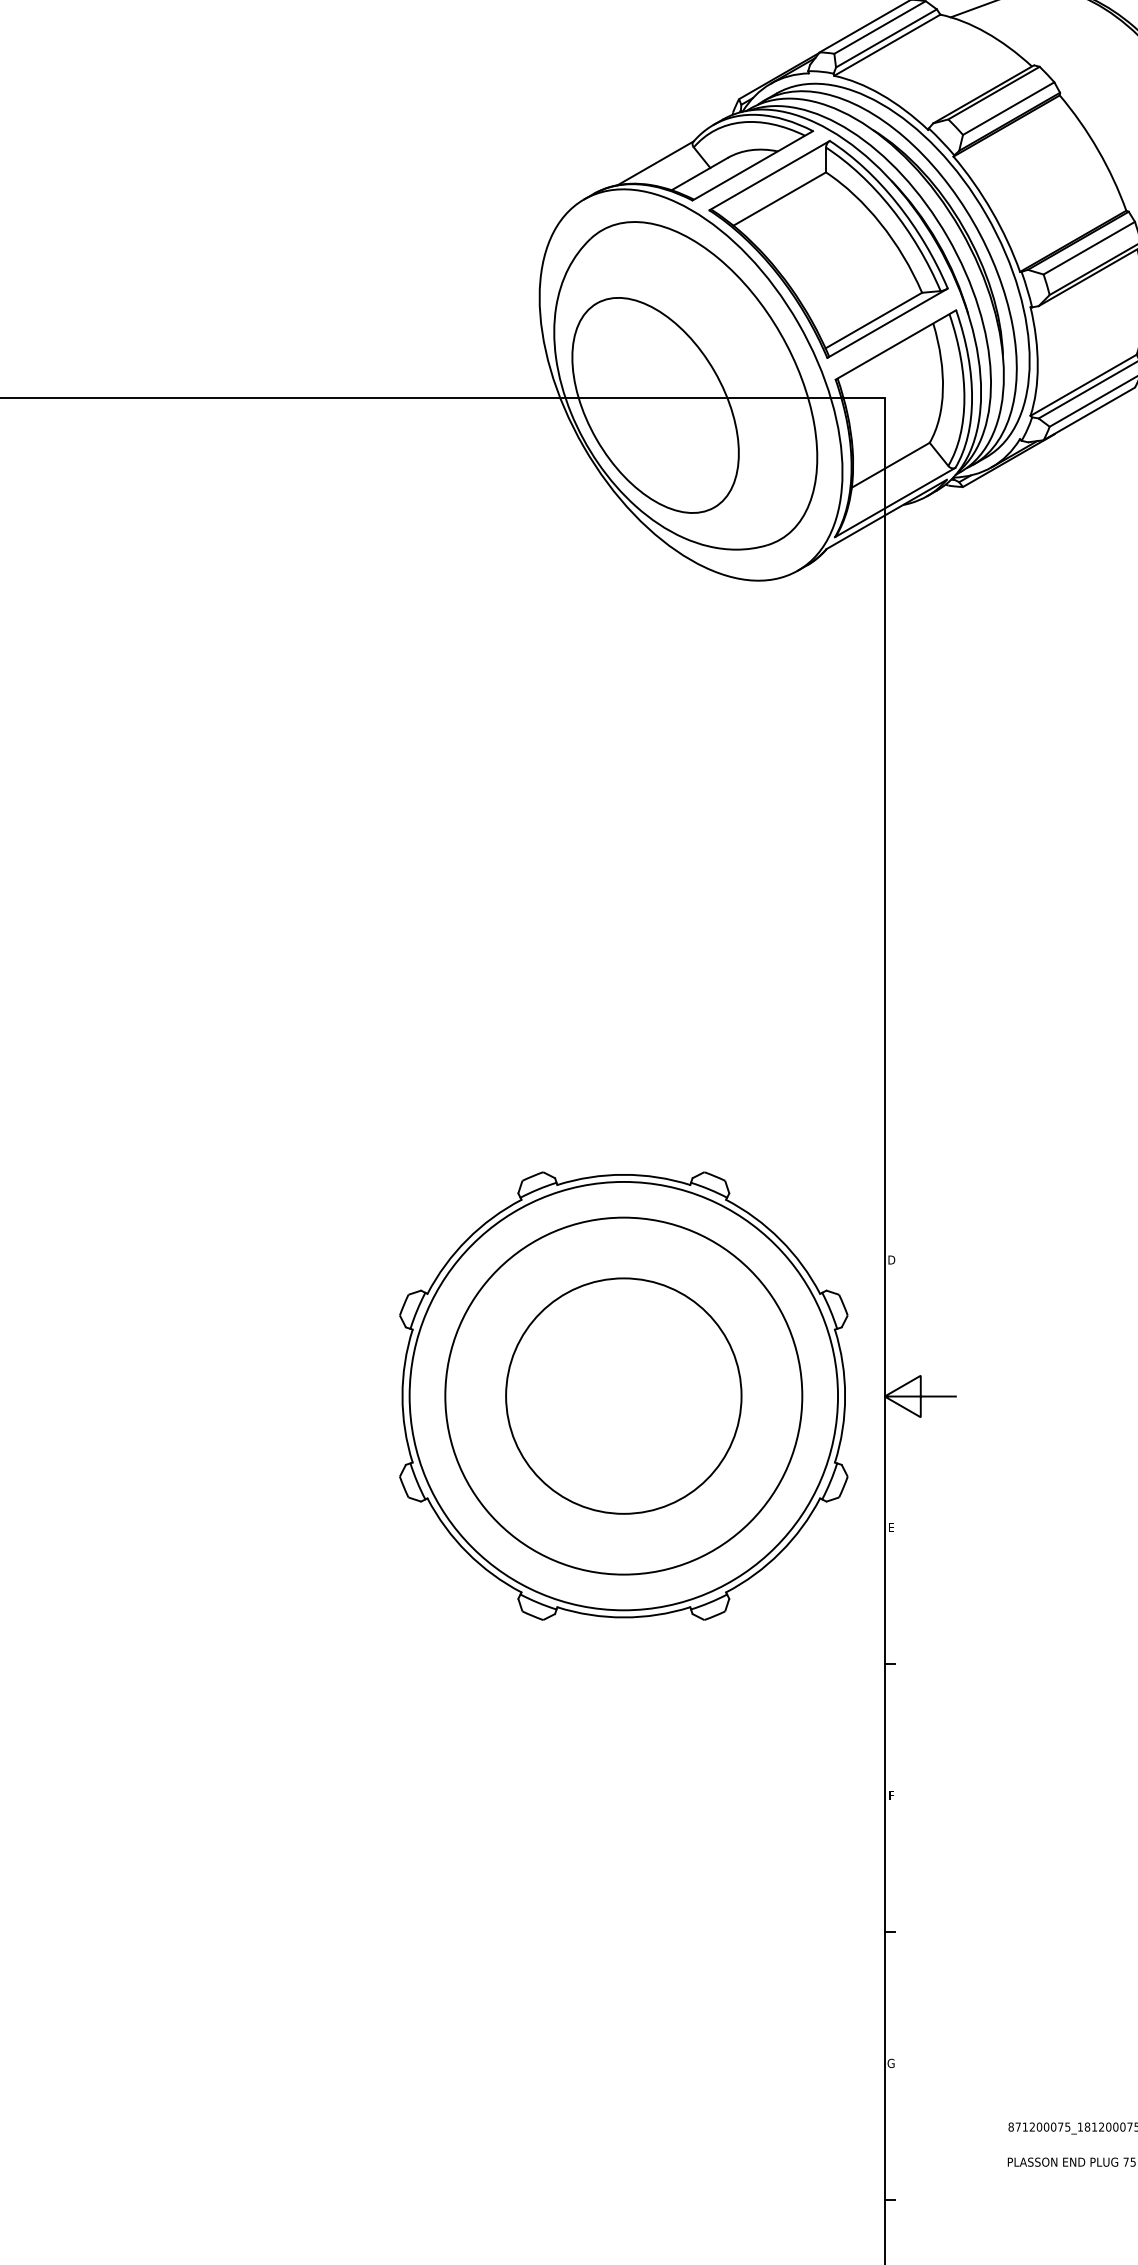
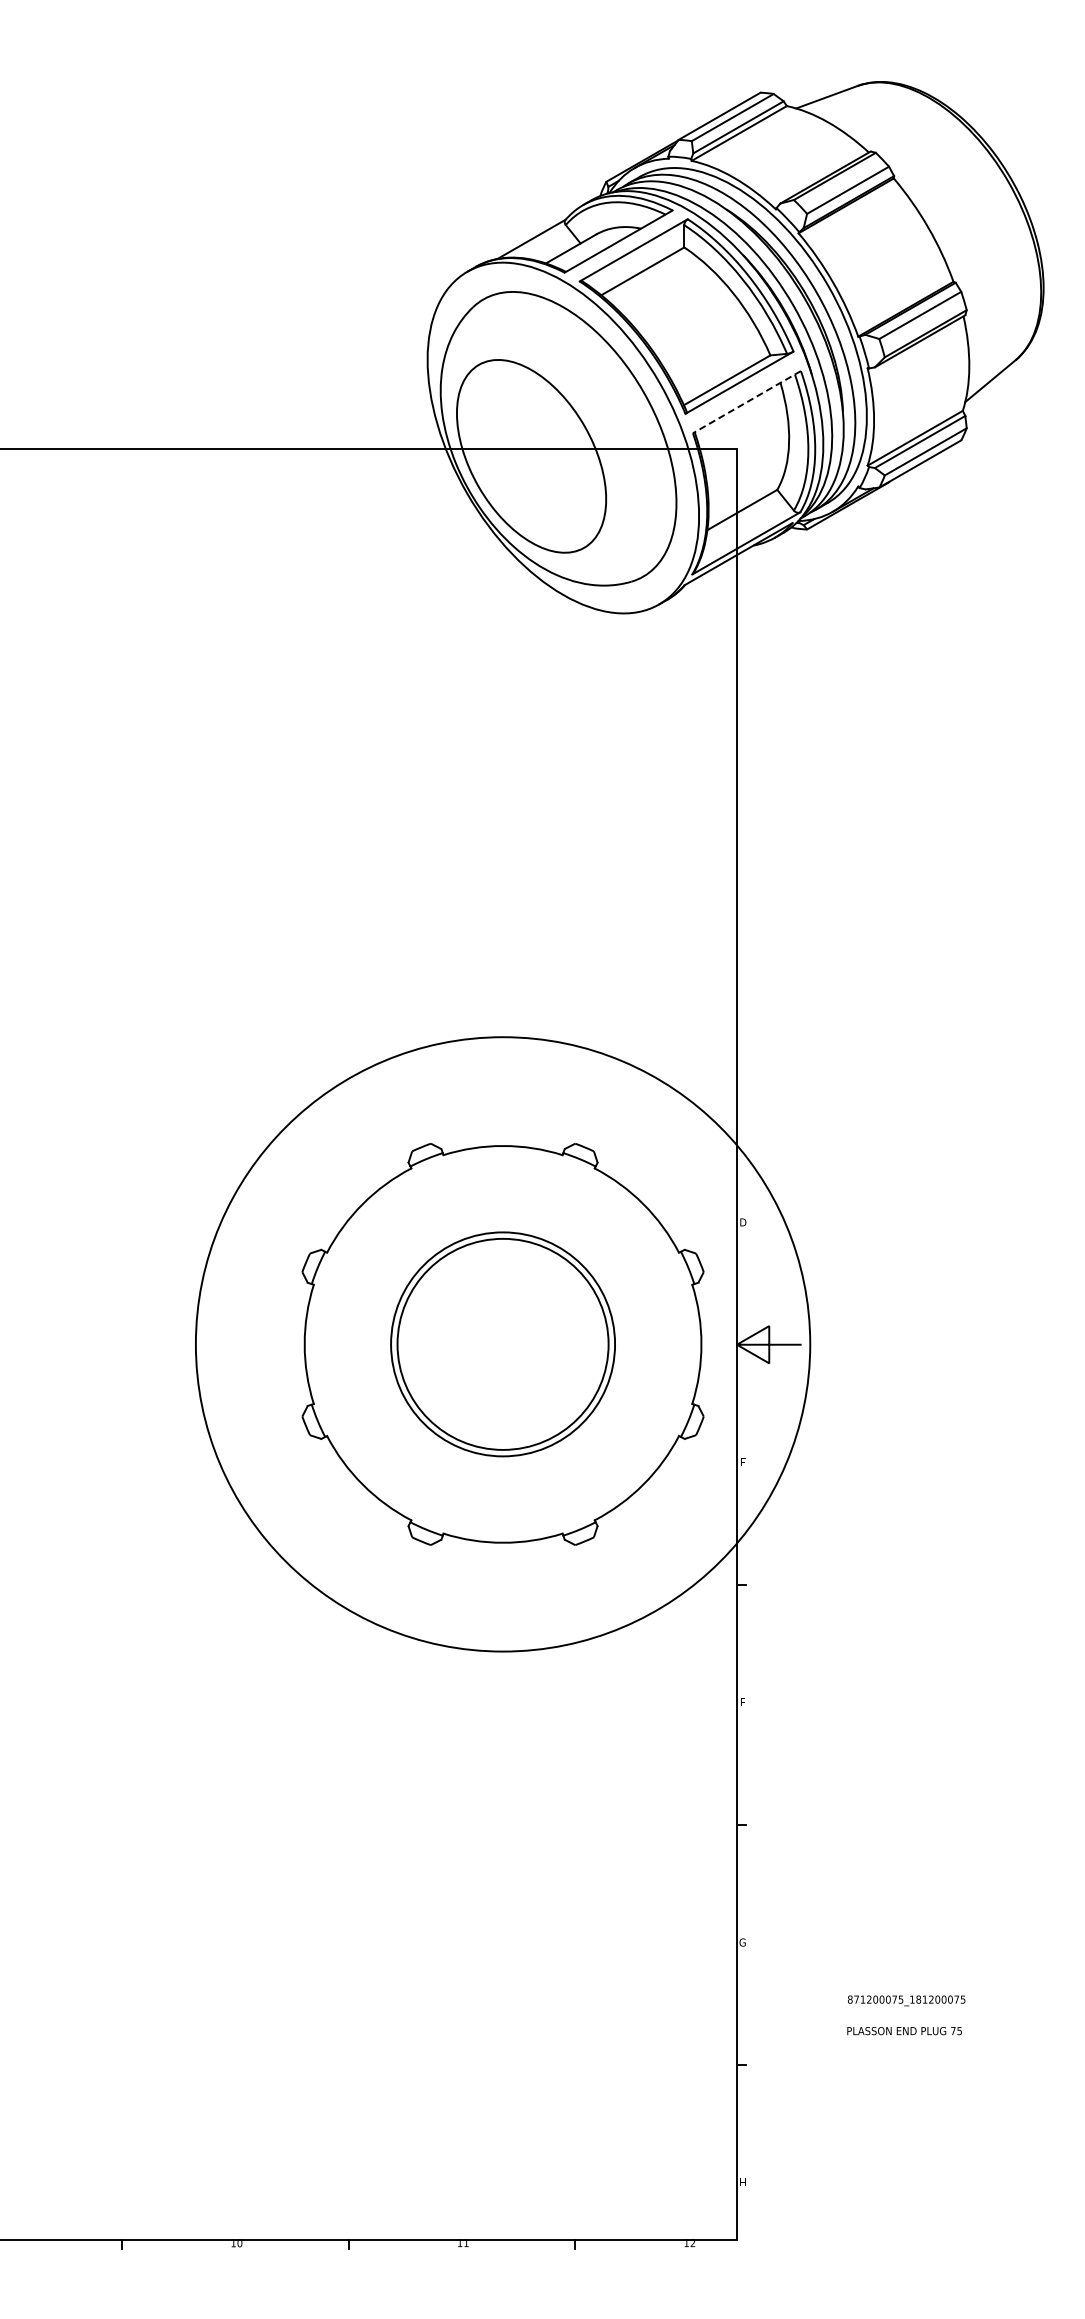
line: (895, 345) -> (746, 402), solid -> dashed
circle: (624, 1396) -> (503, 1344), size x0.7
circle: (624, 1396) -> (503, 1344), size x1.6

